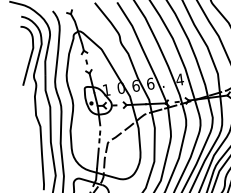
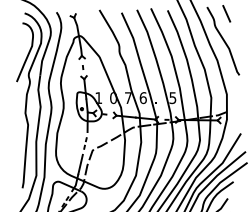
text: (179, 80) -> (172, 98), 4 -> 5
text: (136, 86) -> (128, 98), 6 -> 7

